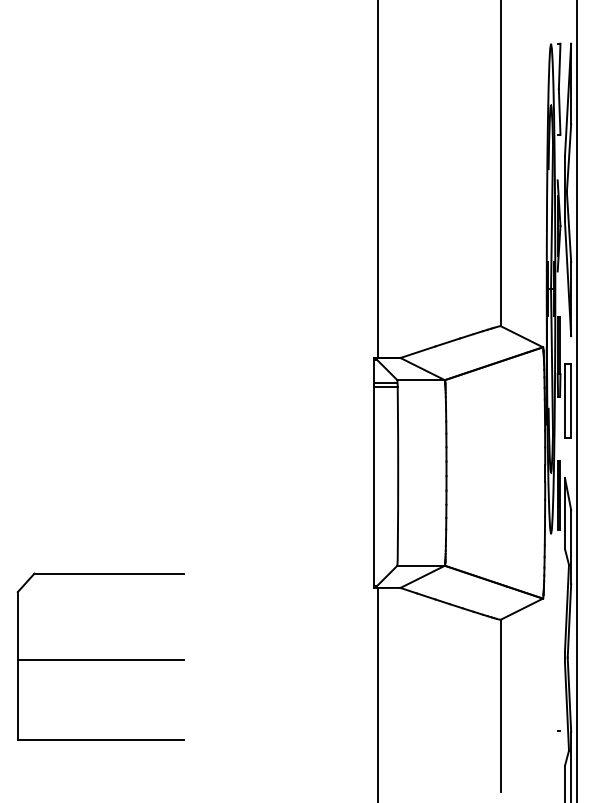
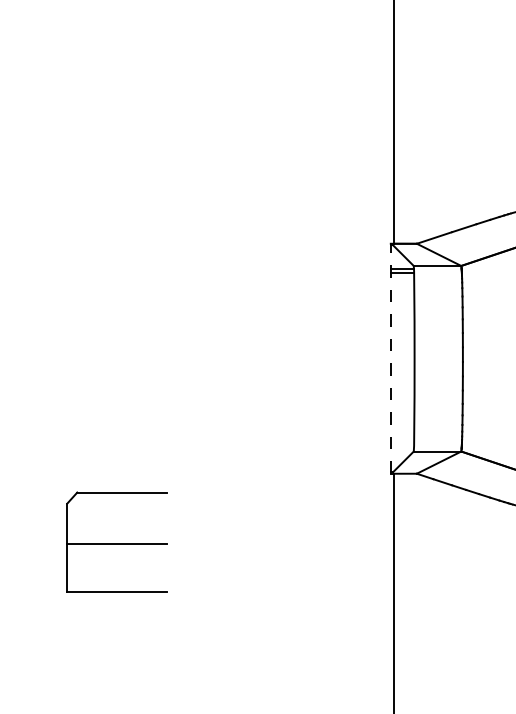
line: (374, 472) -> (390, 358), solid -> dashed
part: (100, 656) -> (116, 542), size x0.6

